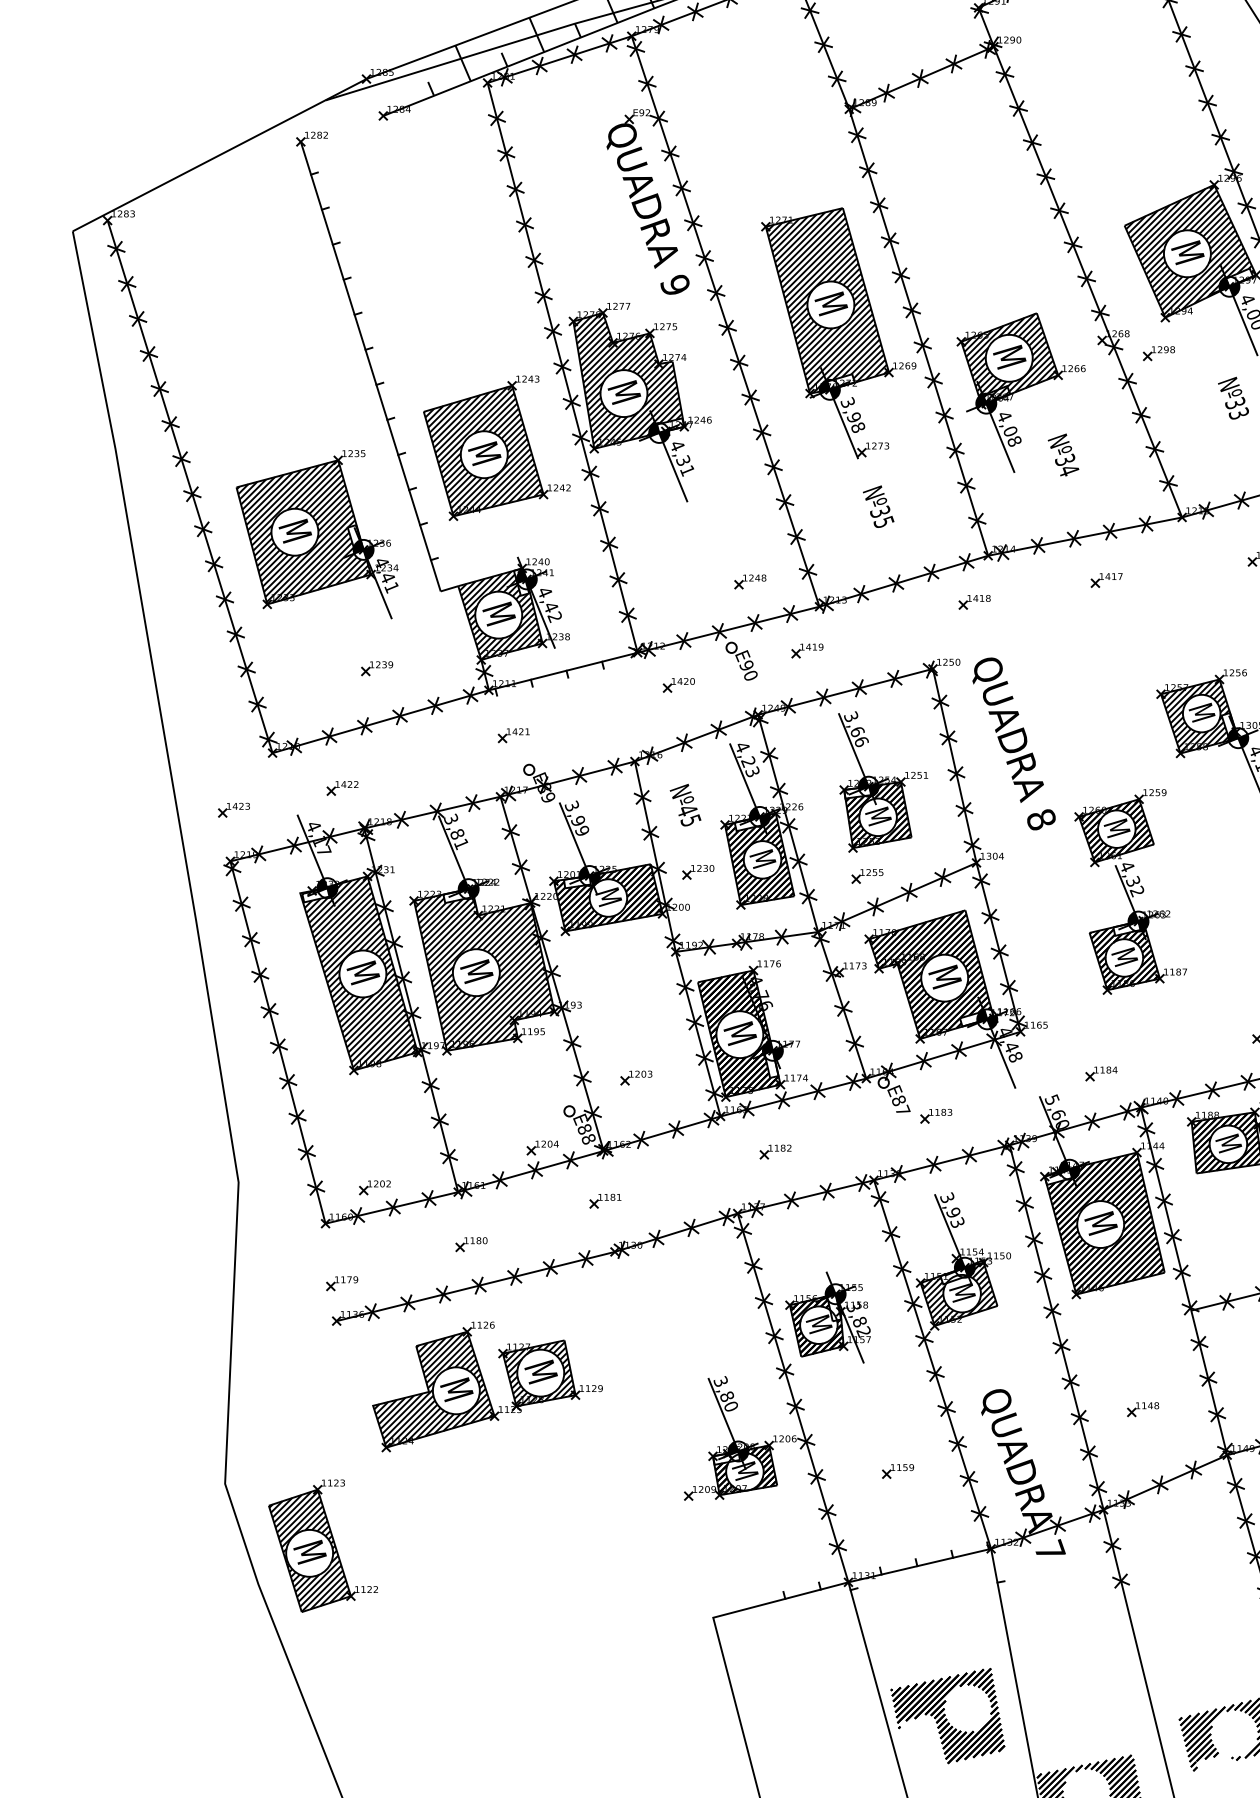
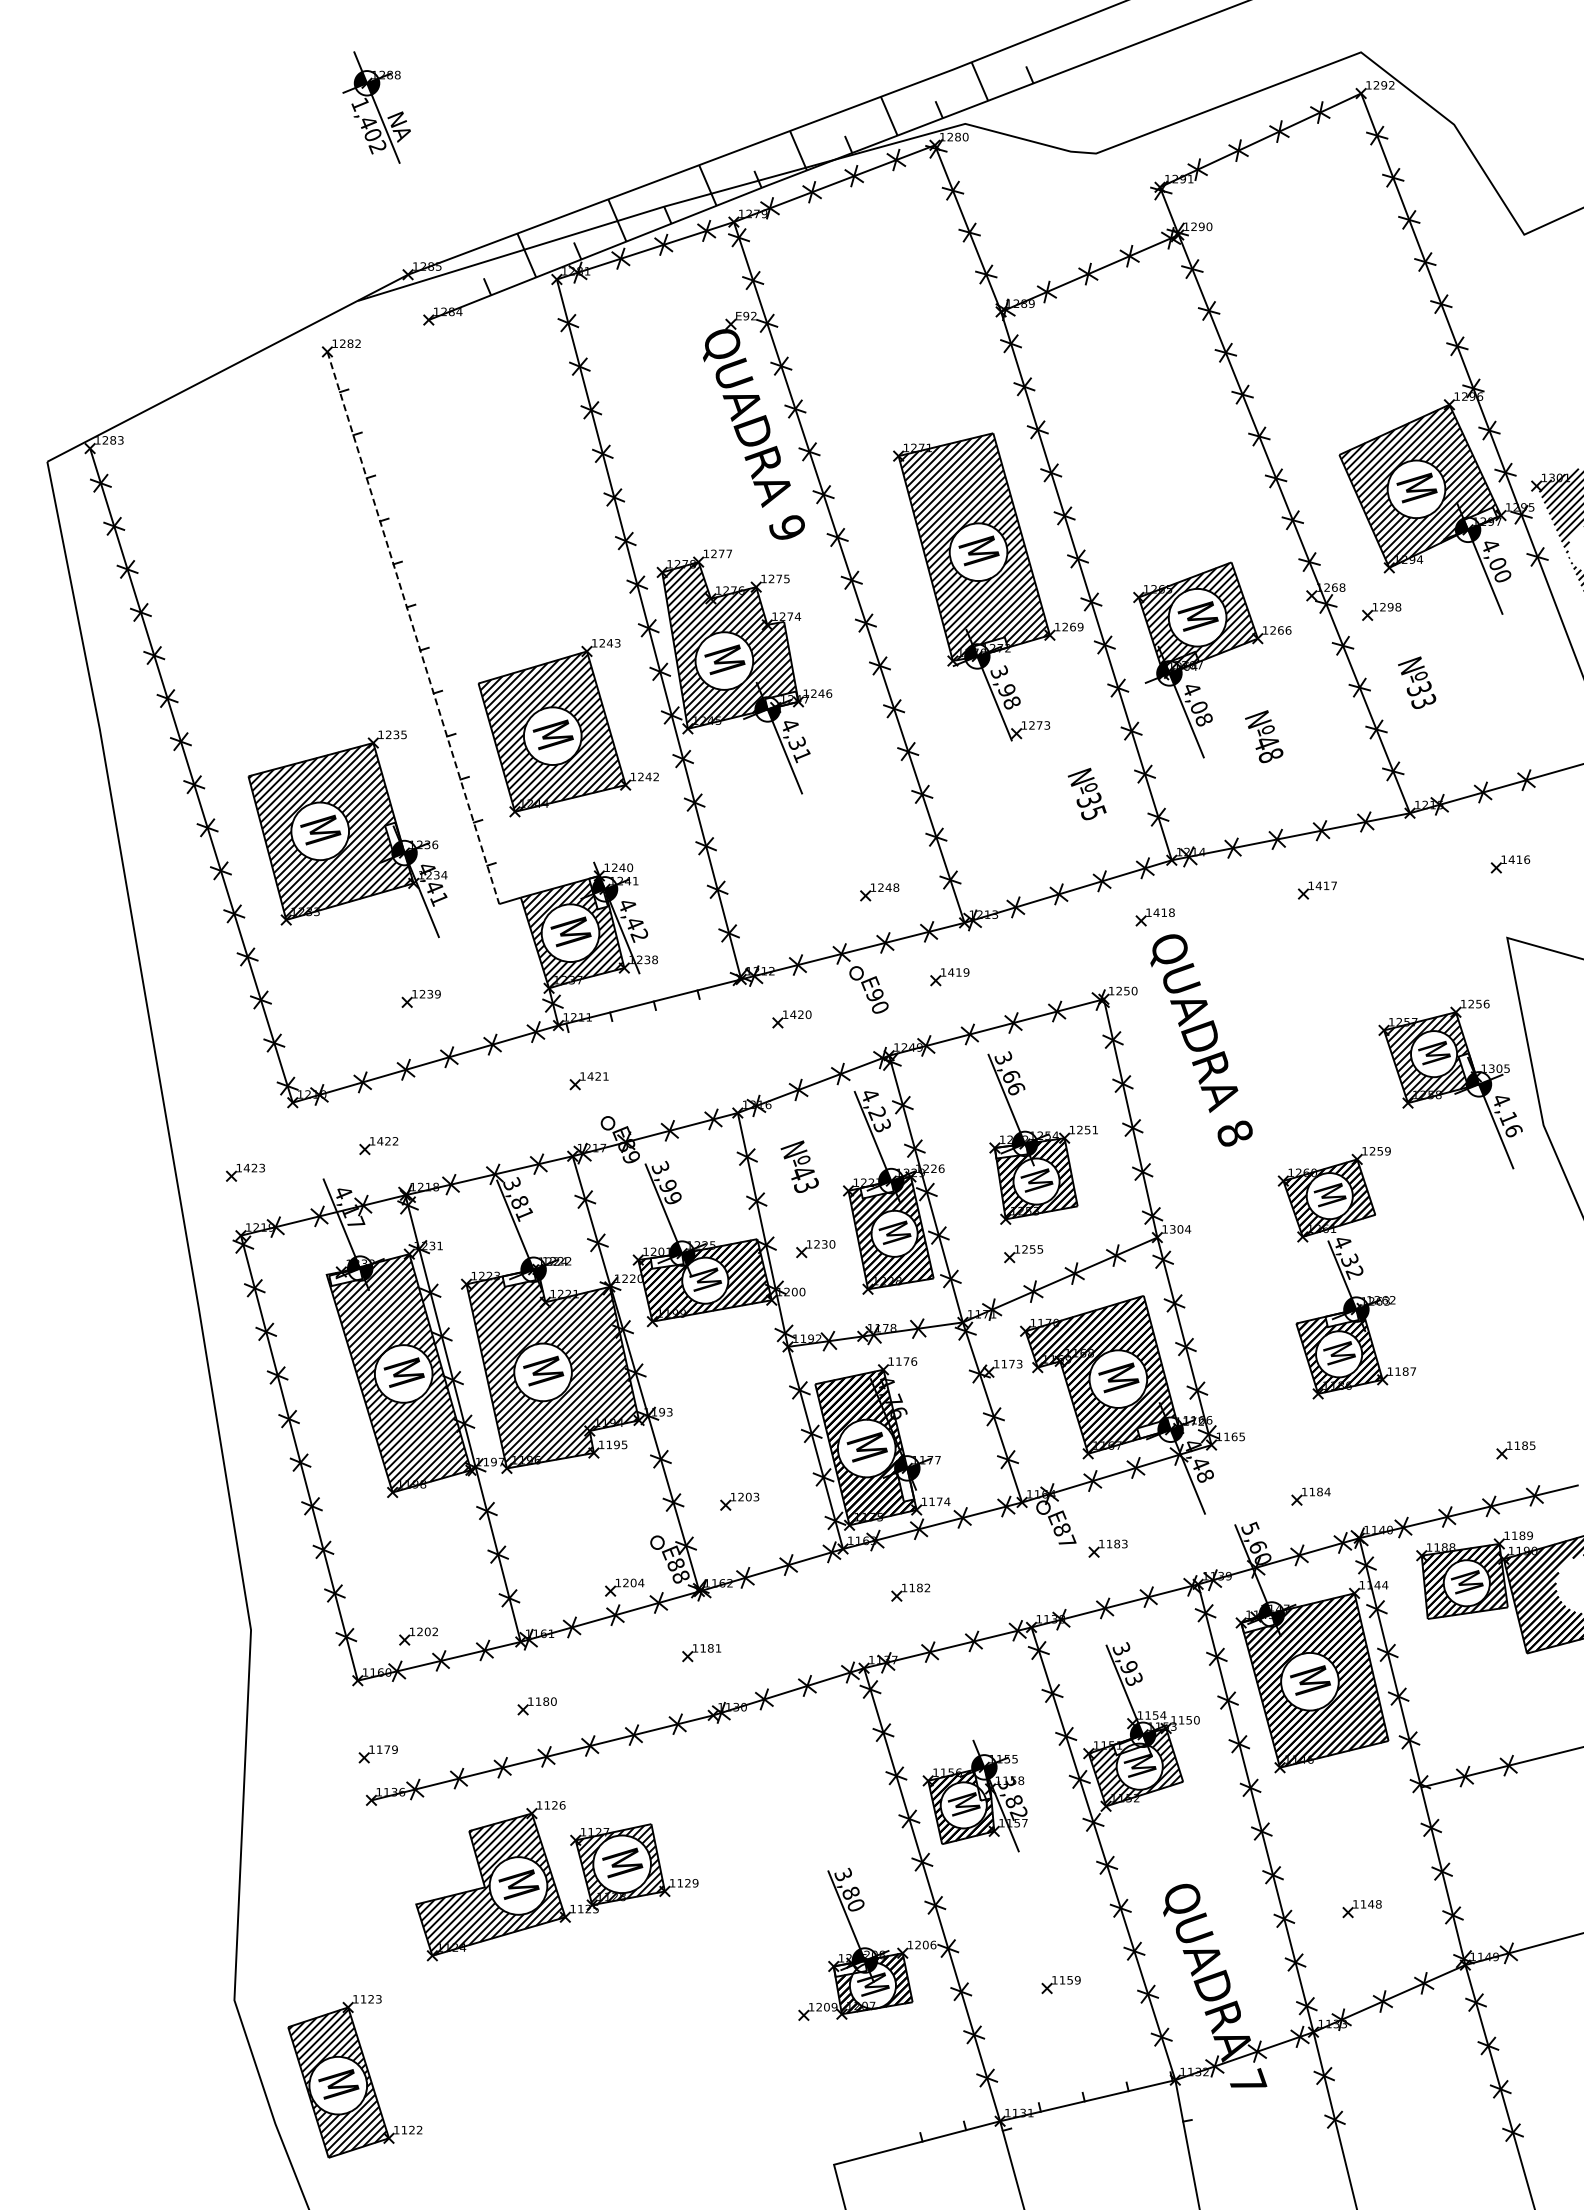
line: (370, 367) -> (413, 628), solid -> dashed
text: (1233, 398) -> (1417, 682), moved
text: (1066, 464) -> (1268, 748), Nº34 -> Nº48
text: (878, 506) -> (1086, 793), moved
text: (1014, 744) -> (1201, 1040), moved
text: (690, 820) -> (806, 1185), Nº45 -> Nº43

